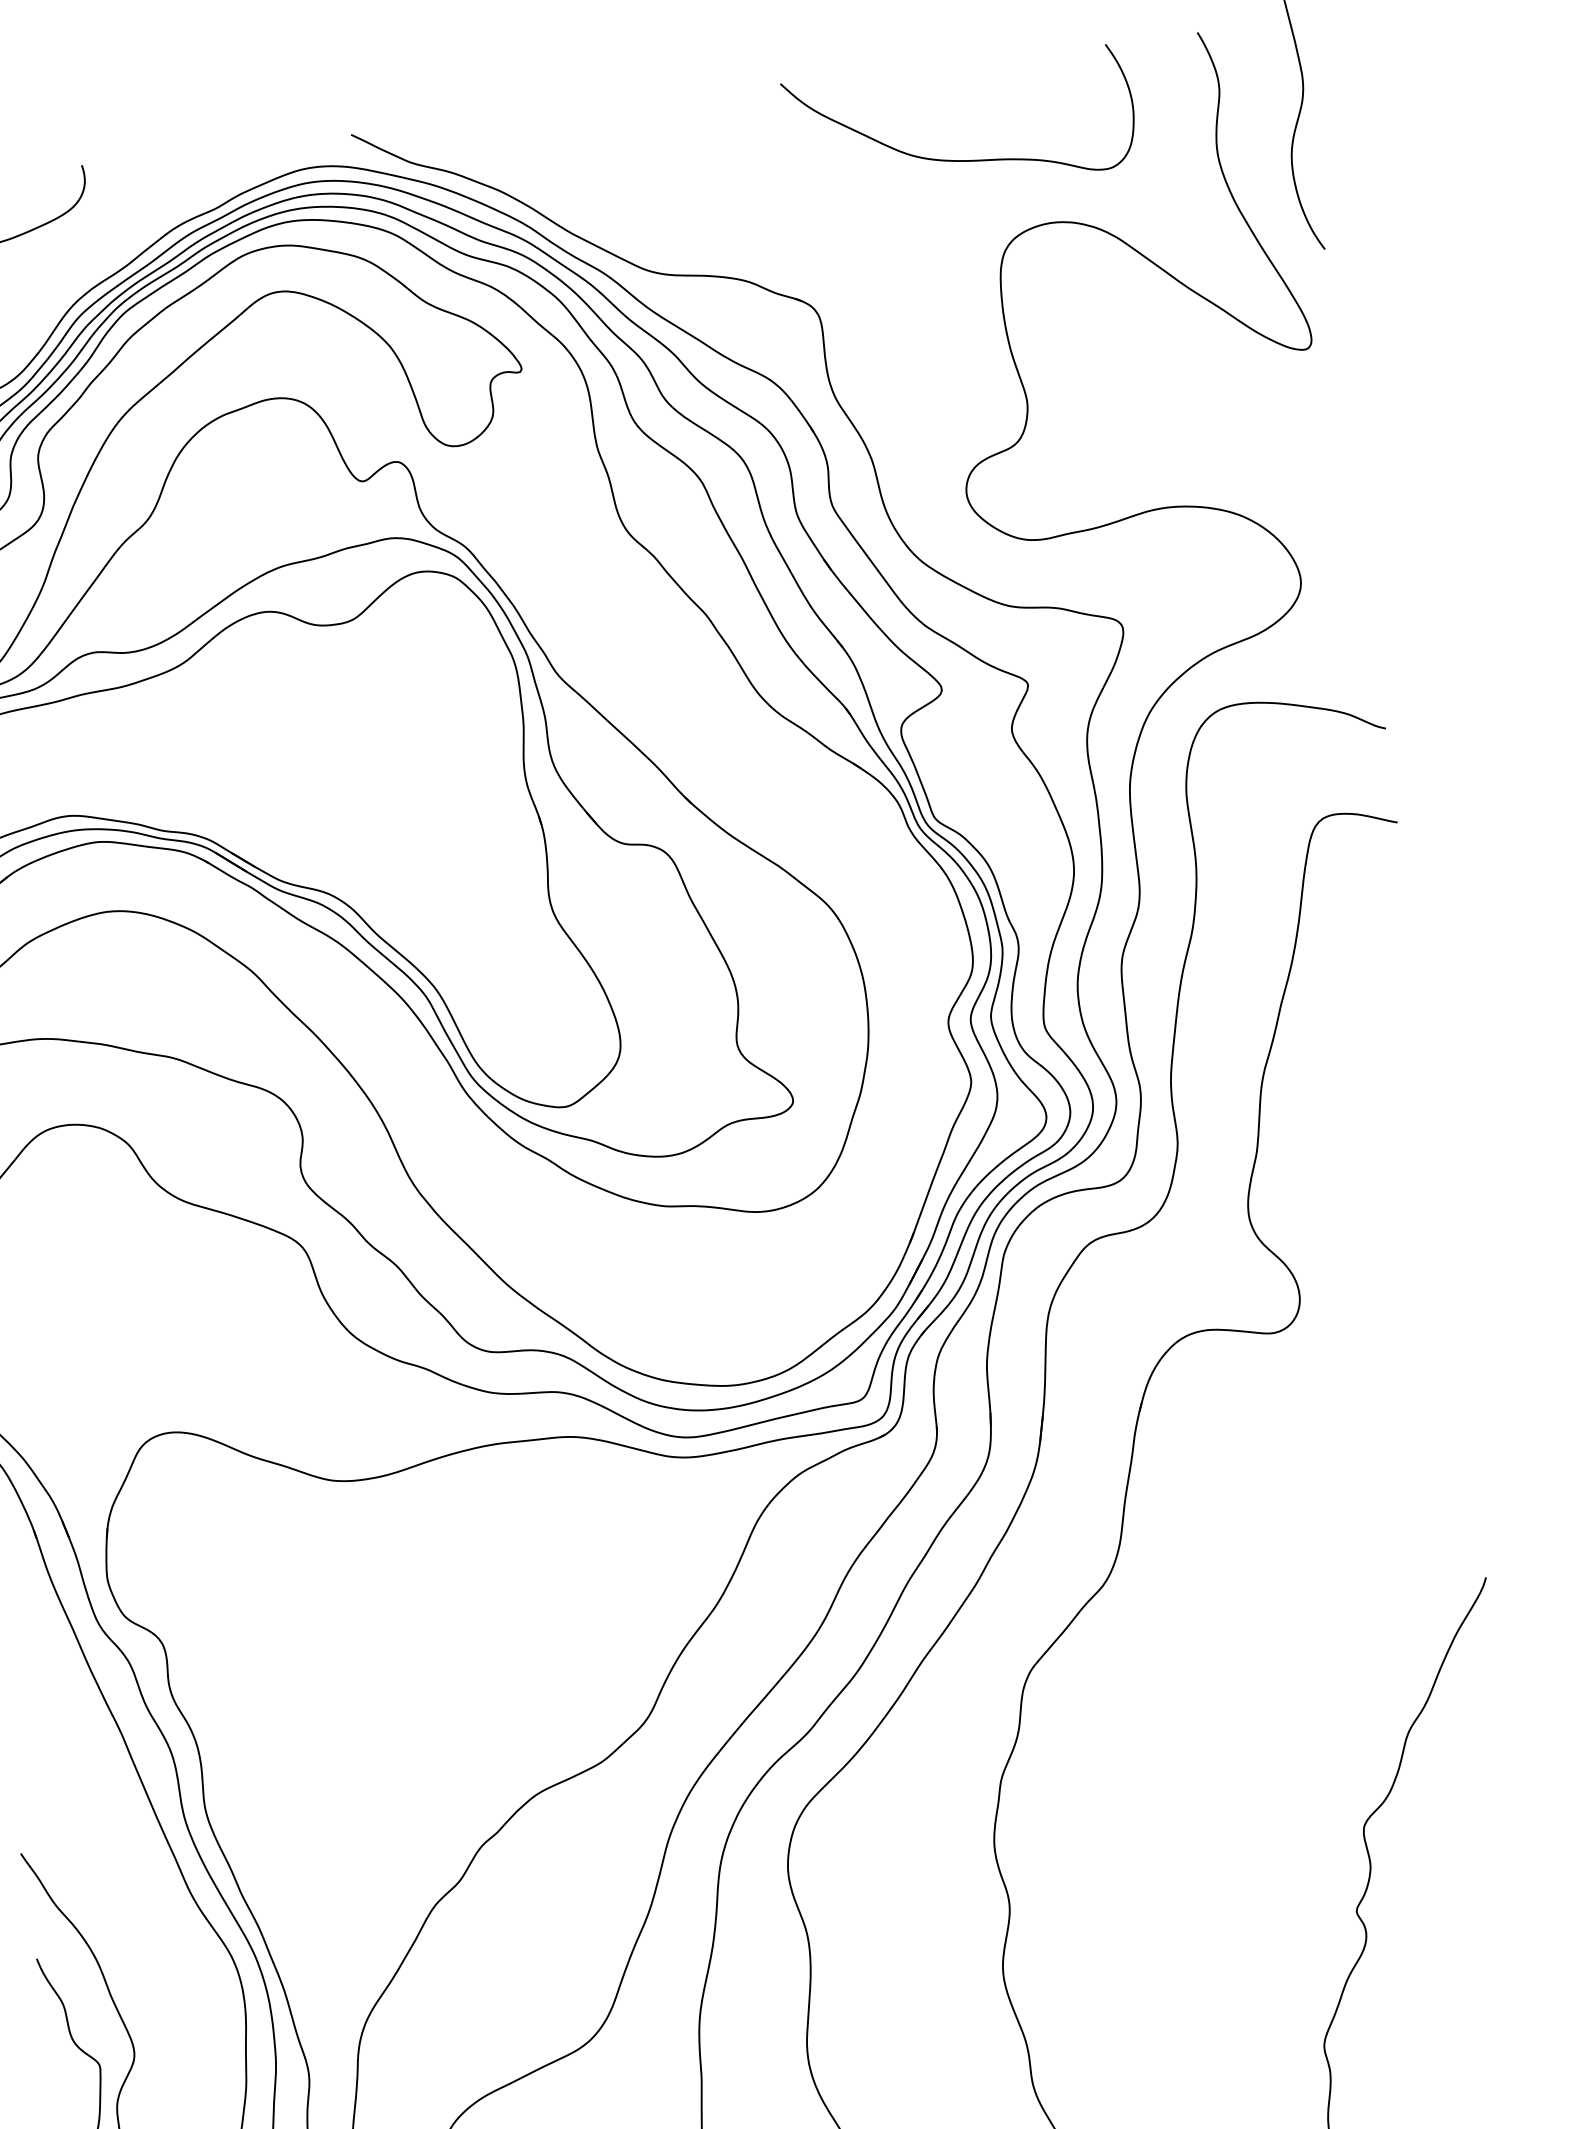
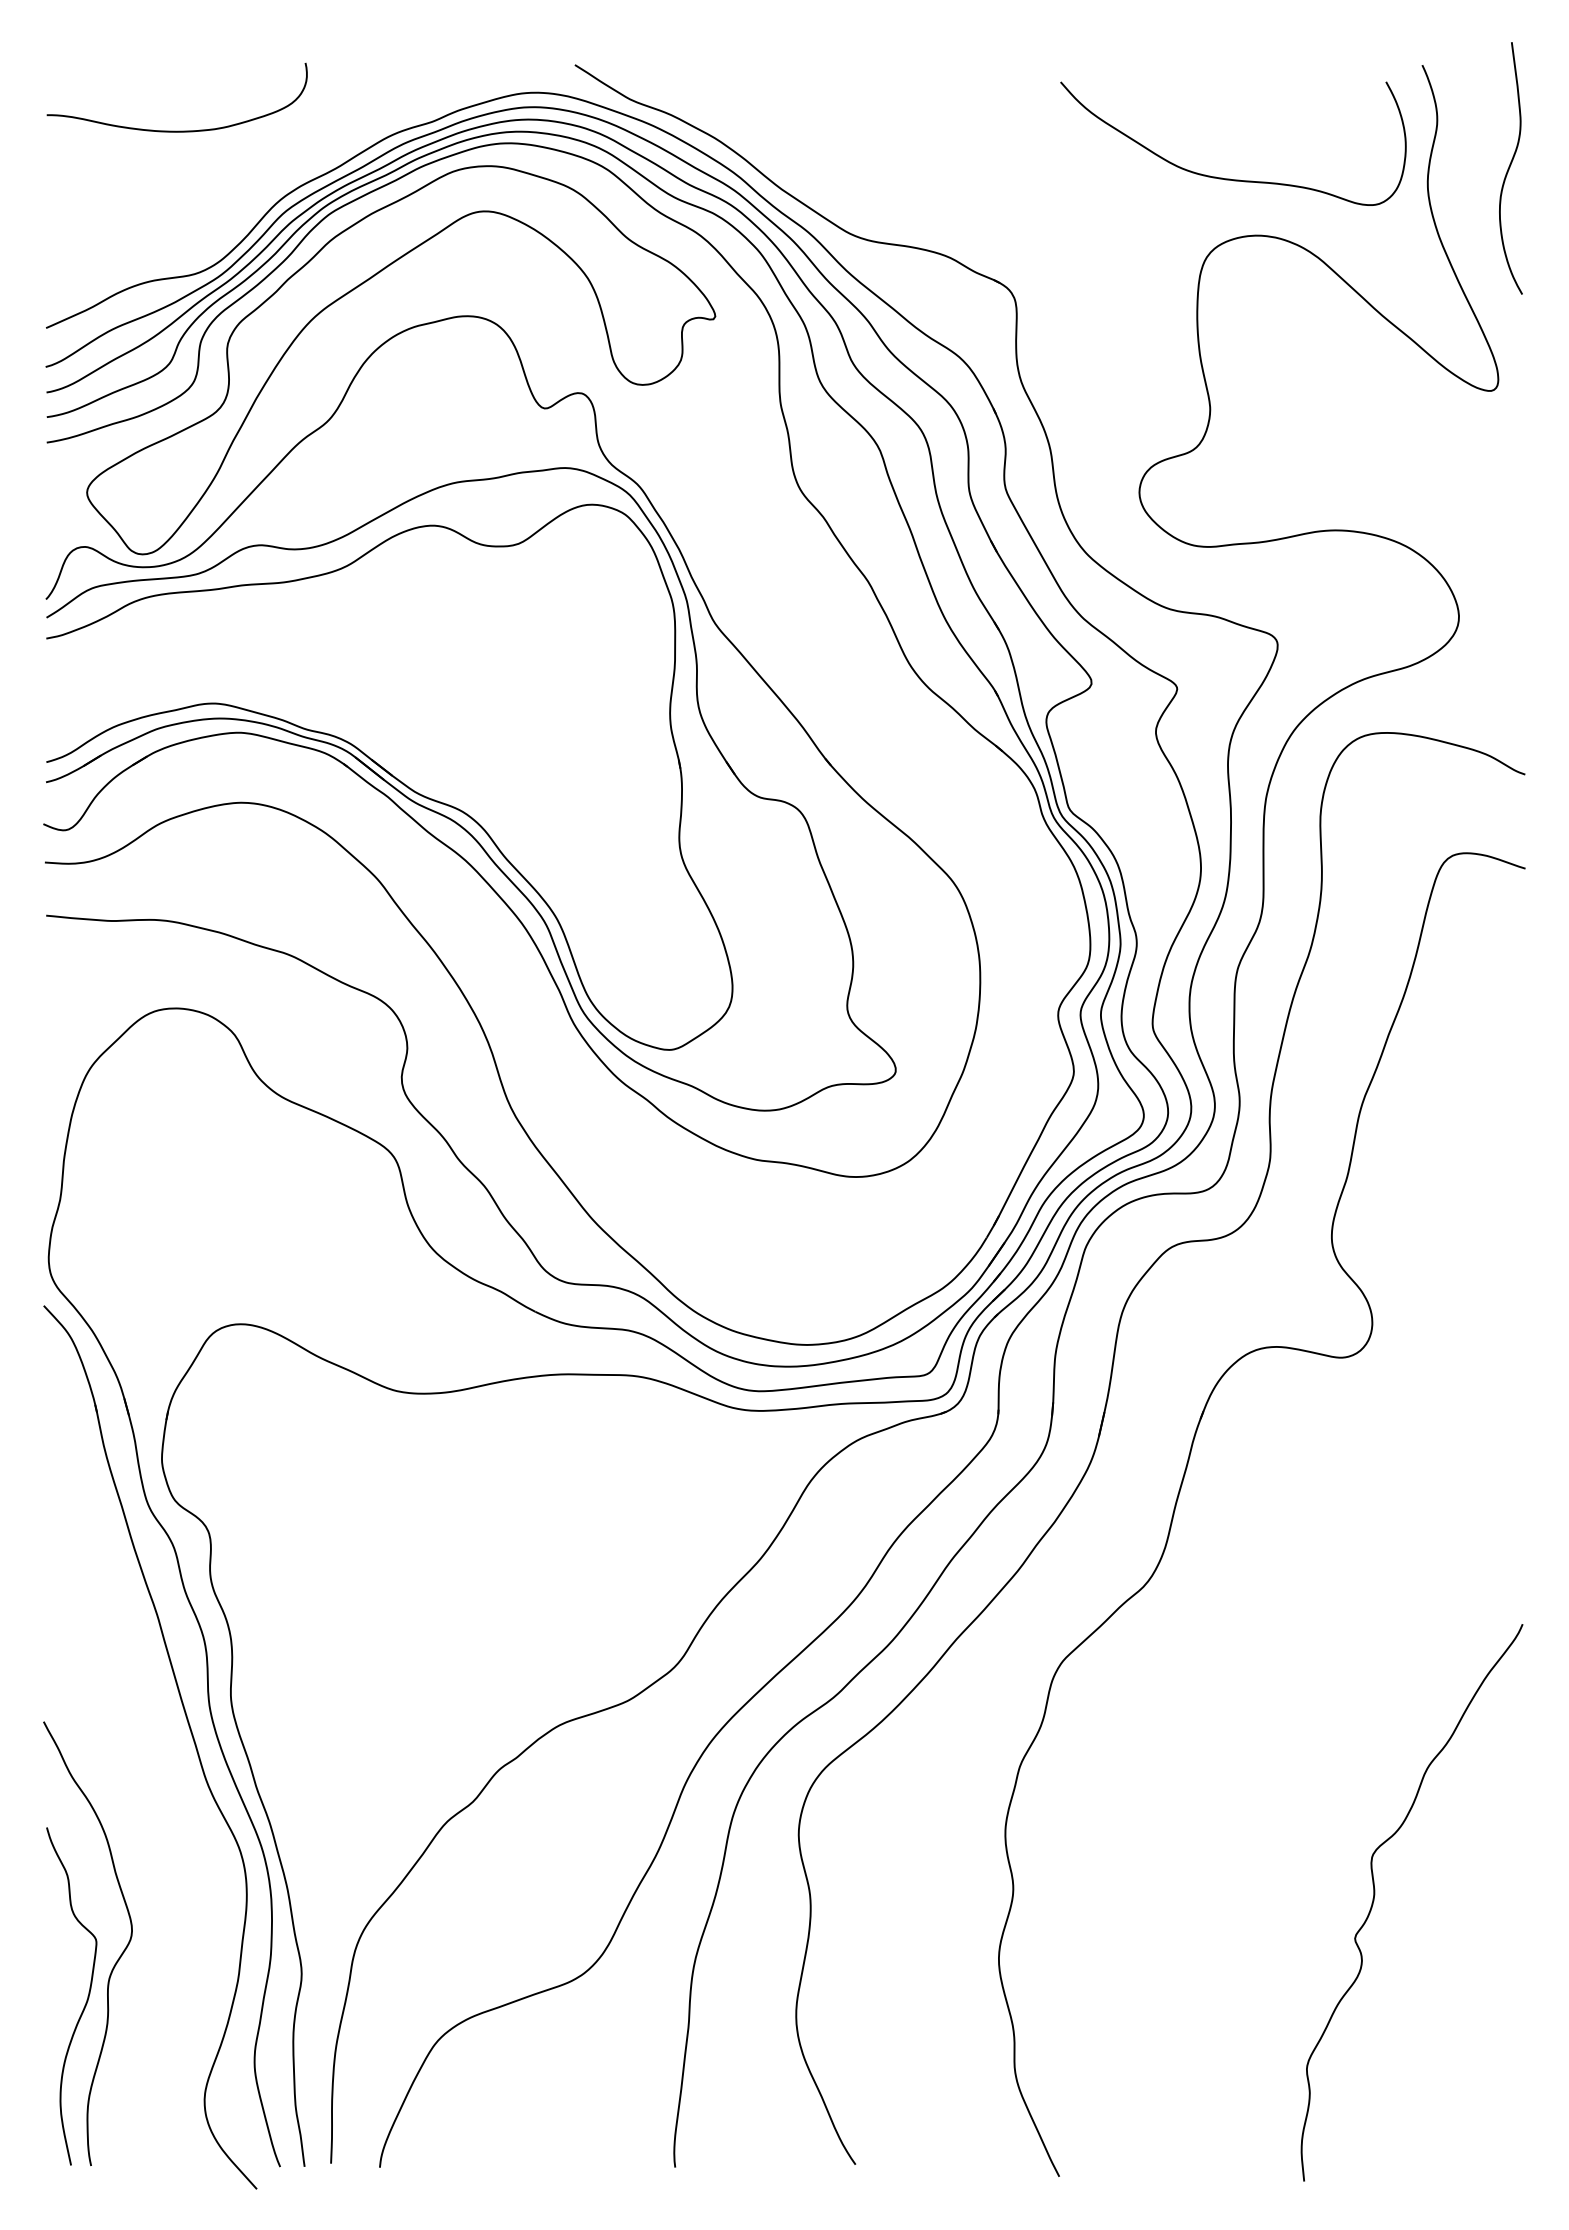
curve: (961, 159) -> (1230, 178), moved

